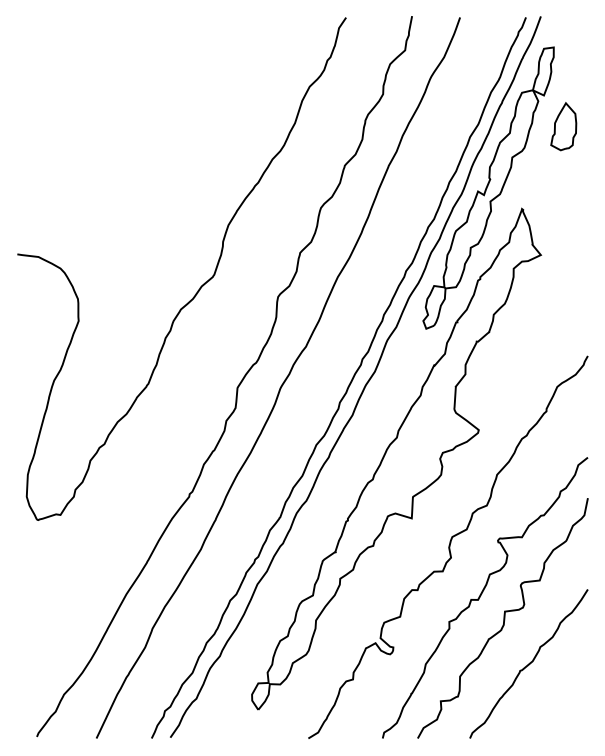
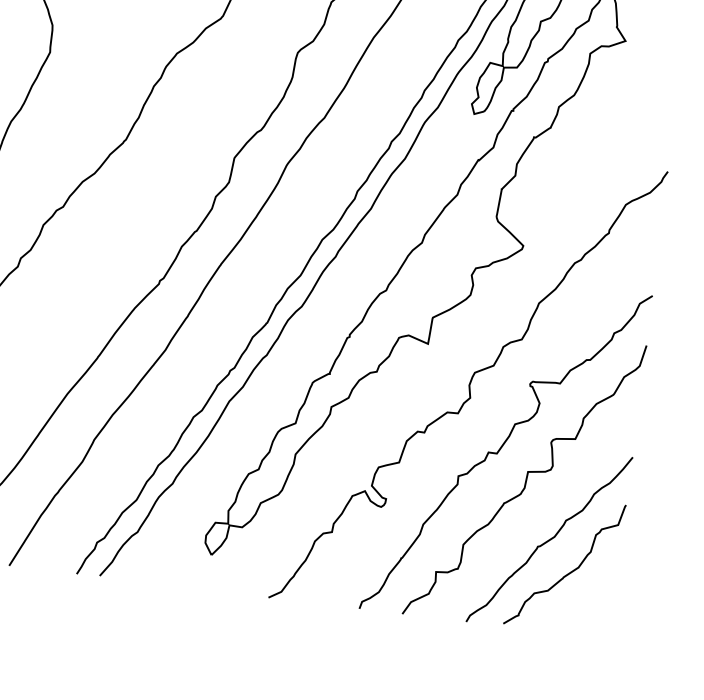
curve: (548, 687) -> (569, 571), added

